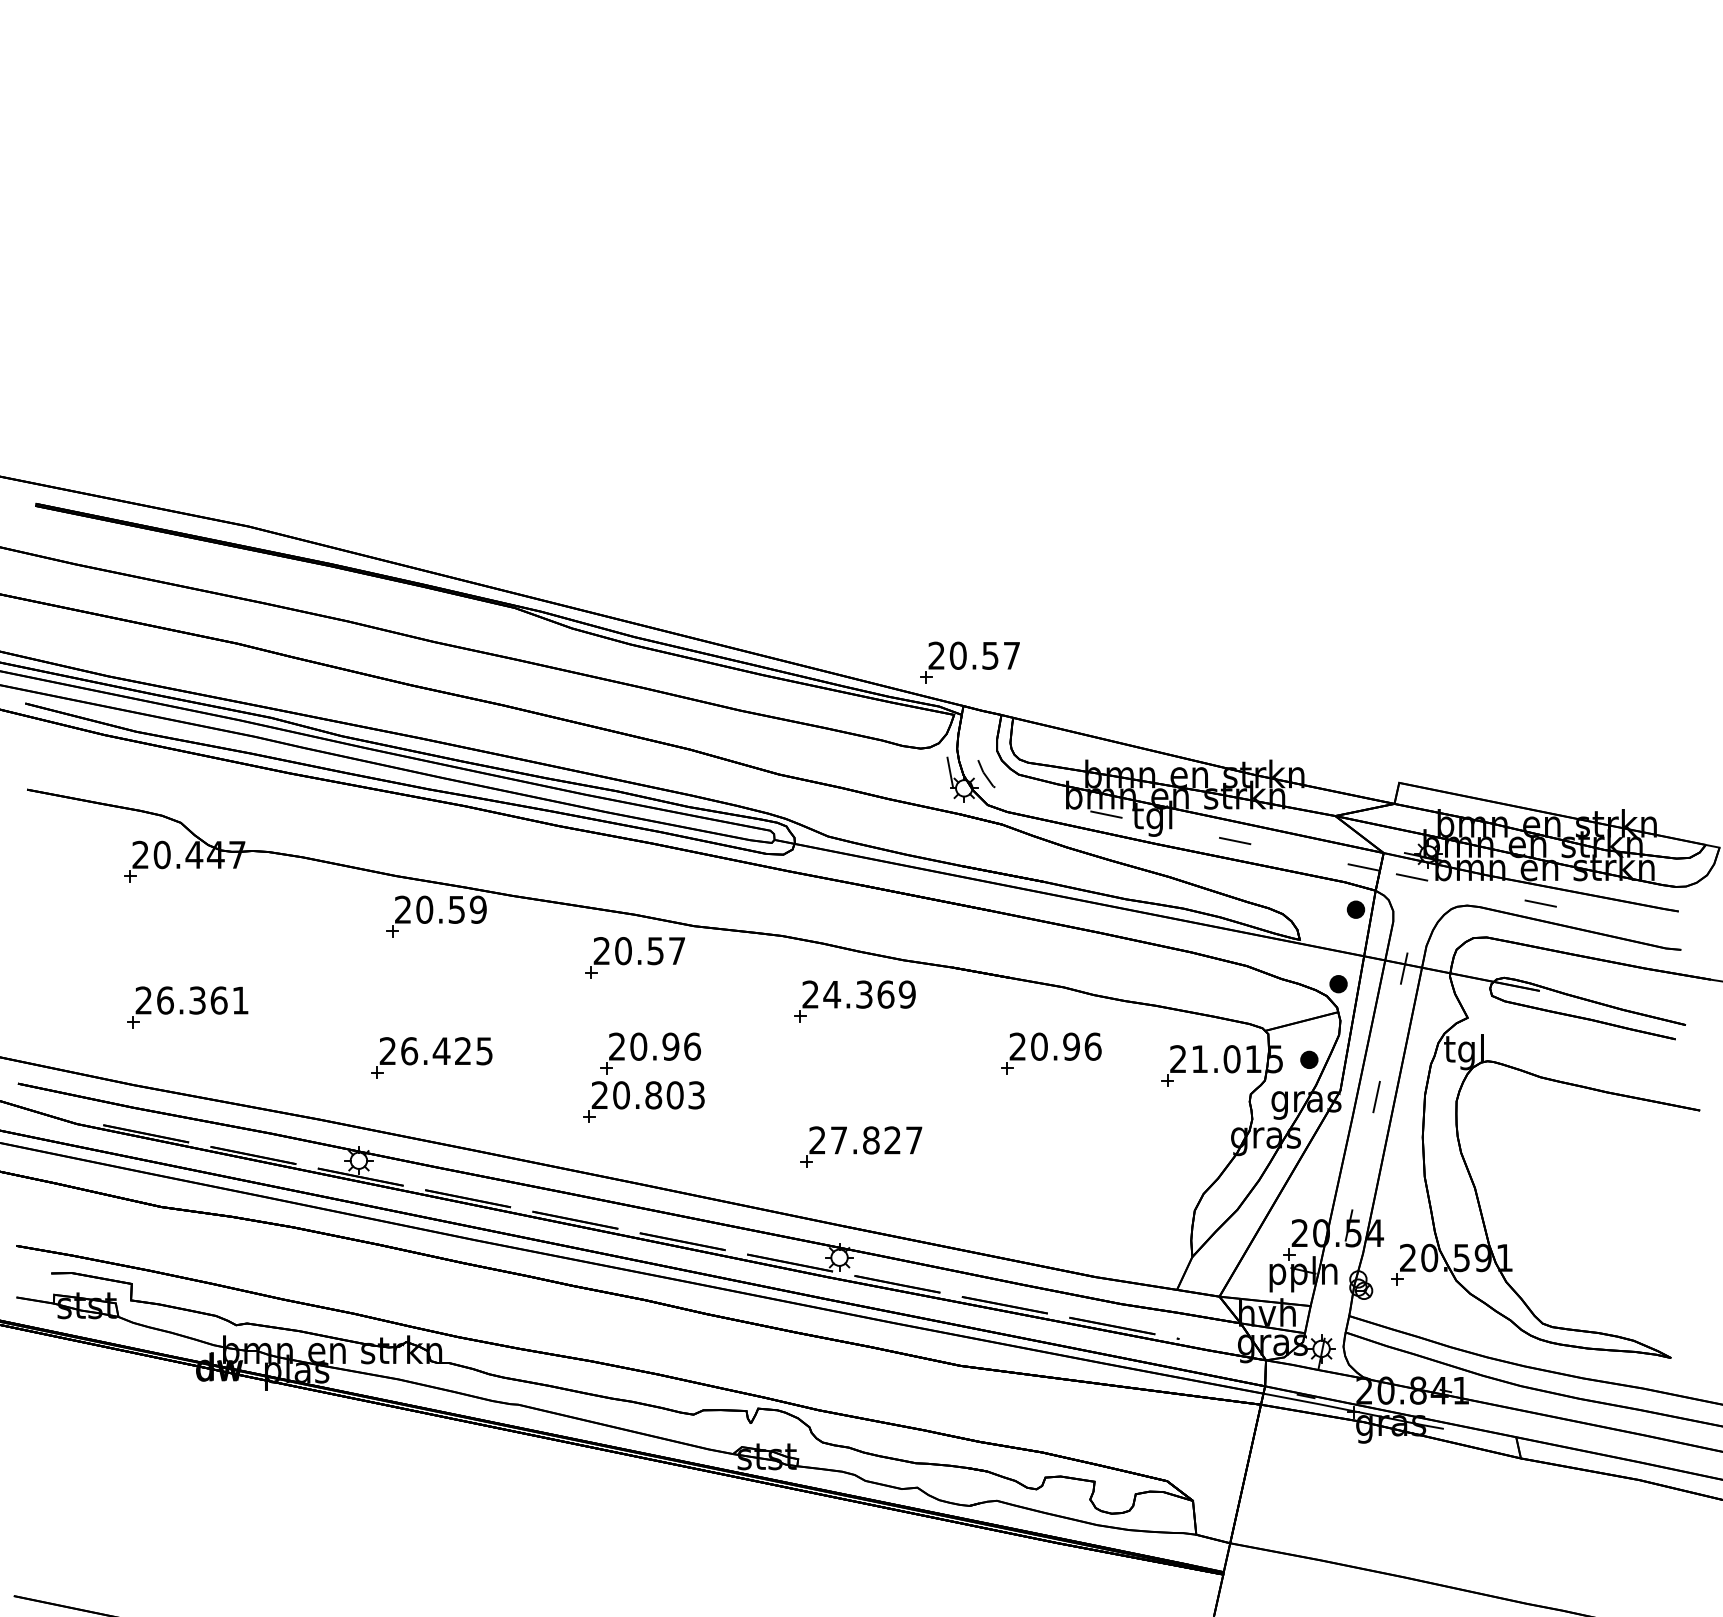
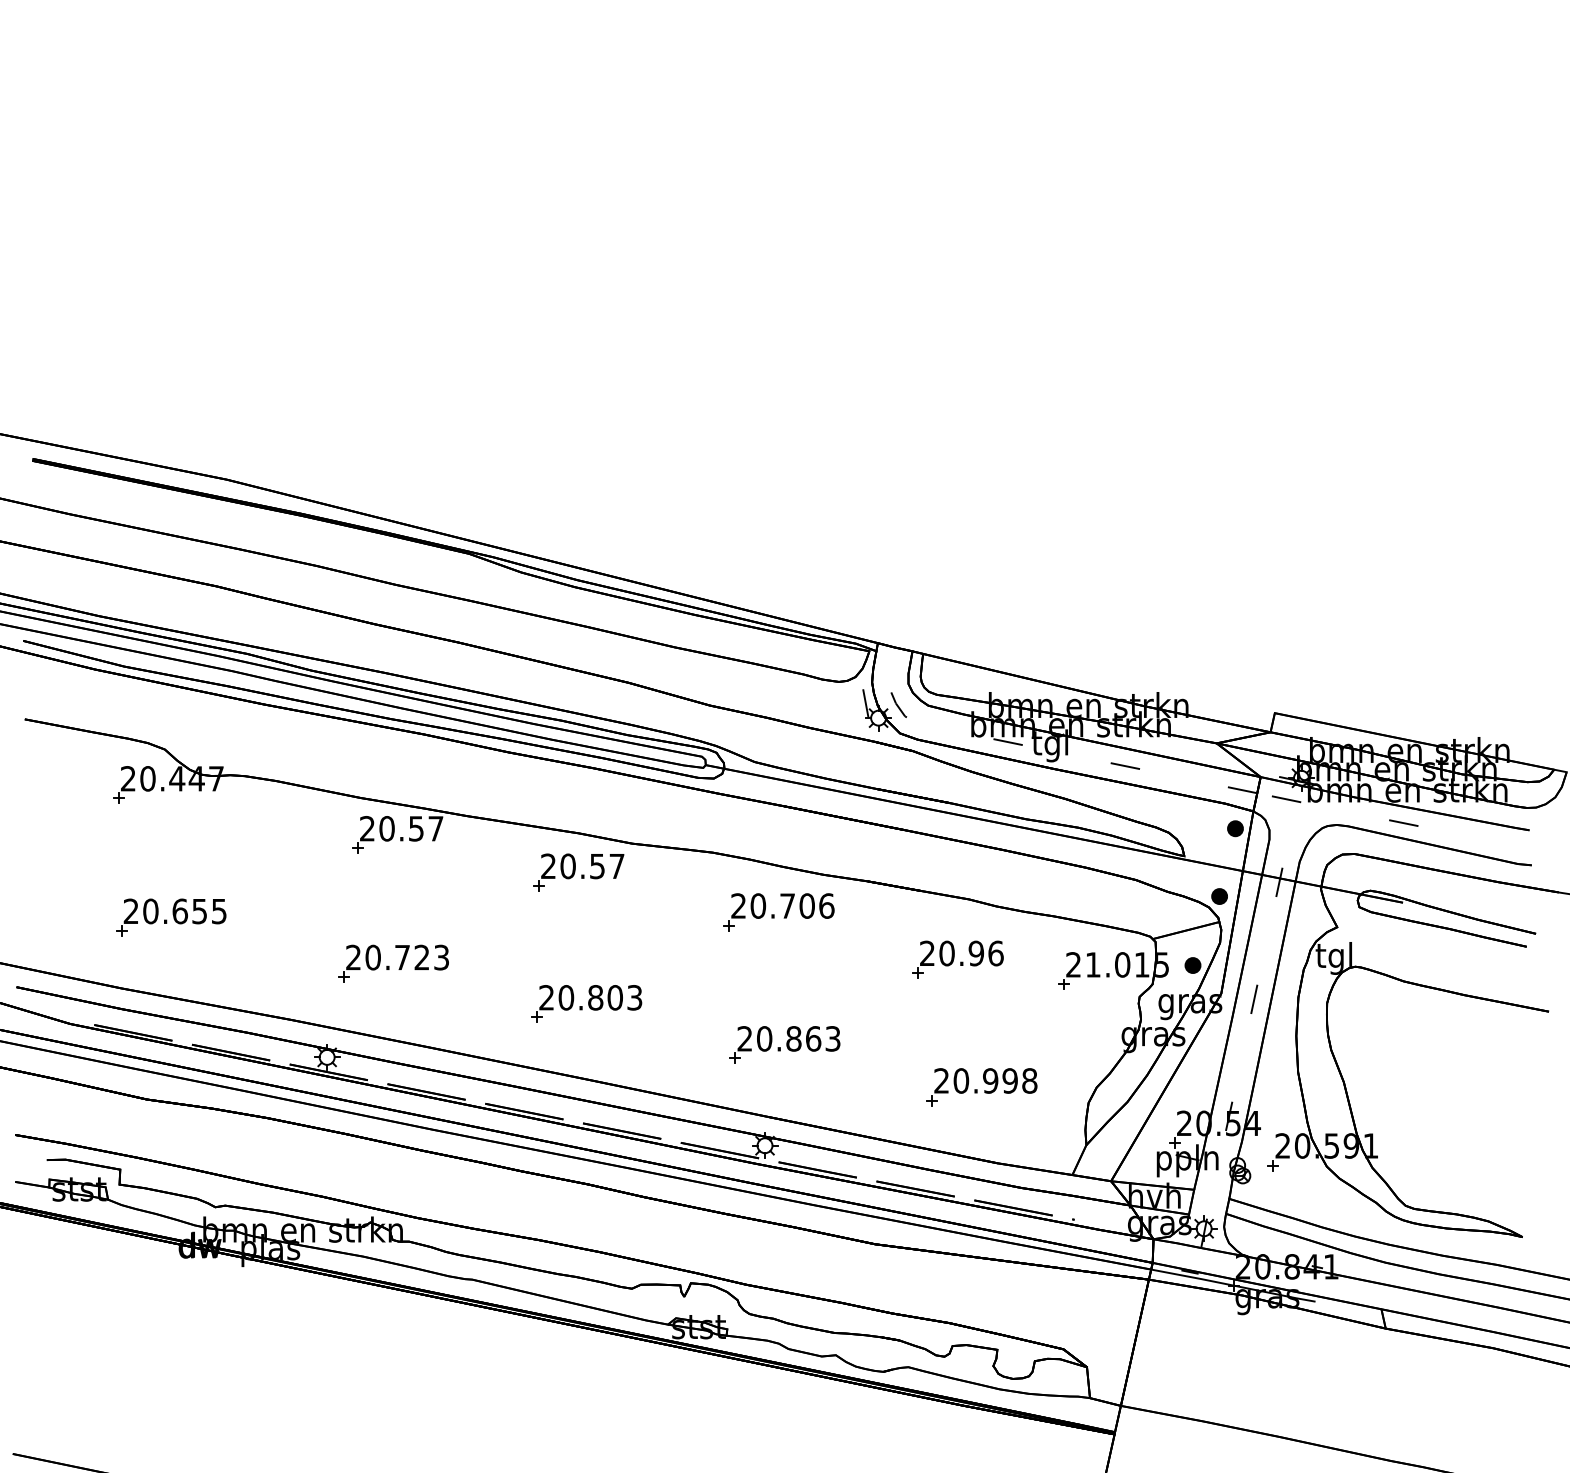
part: (969, 662) -> (883, 603), removed
text: (477, 909) -> (435, 828), 20.59 -> 20.57
text: (869, 994) -> (792, 905), 24.369 -> 20.706
text: (202, 1000) -> (184, 911), 26.361 -> 20.655
text: (446, 1051) -> (406, 957), 26.425 -> 20.723
part: (650, 1053) -> (592, 959), removed
text: (876, 1140) -> (798, 1038), 27.827 -> 20.863
part: (1077, 1193) -> (981, 1087), added

